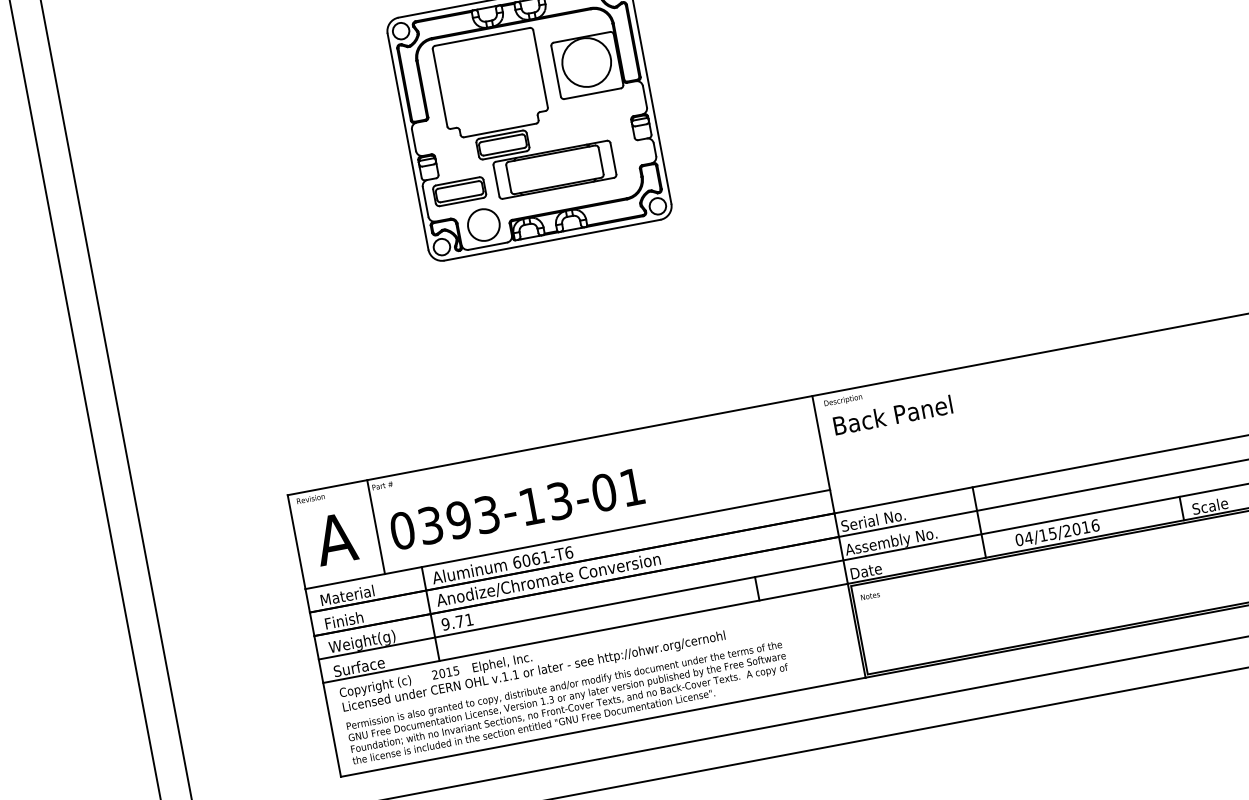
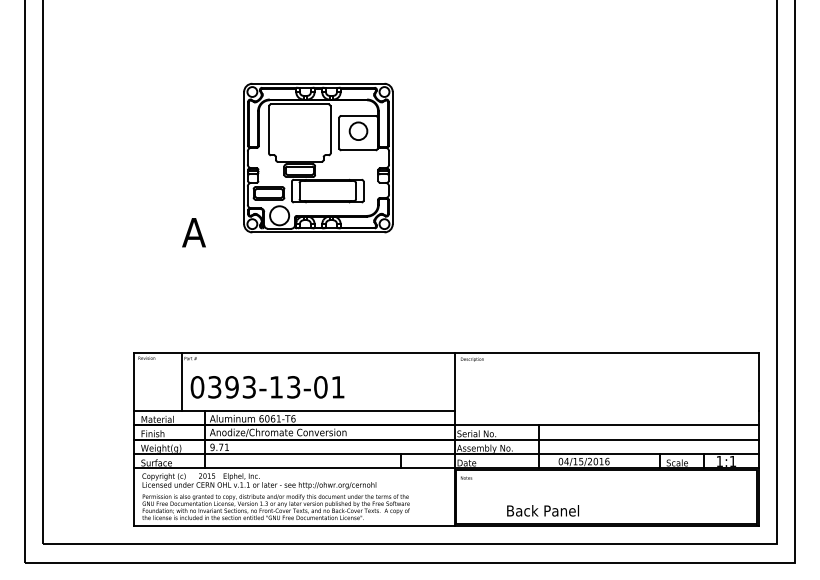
circle: (586, 61) -> (358, 130), size x0.6
text: (891, 414) -> (542, 510), moved
text: (334, 538) -> (193, 232), moved

